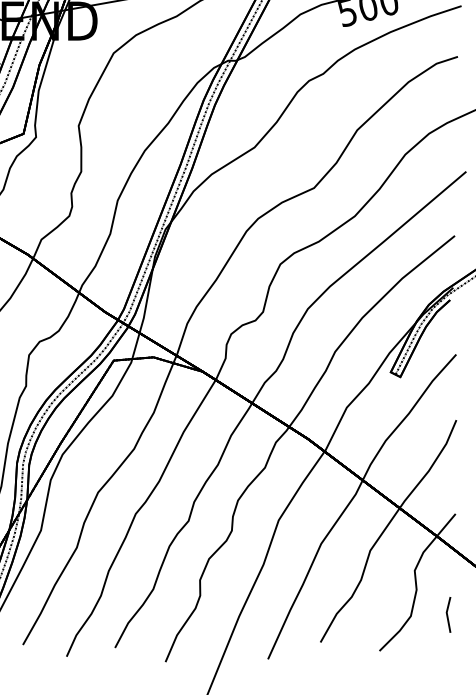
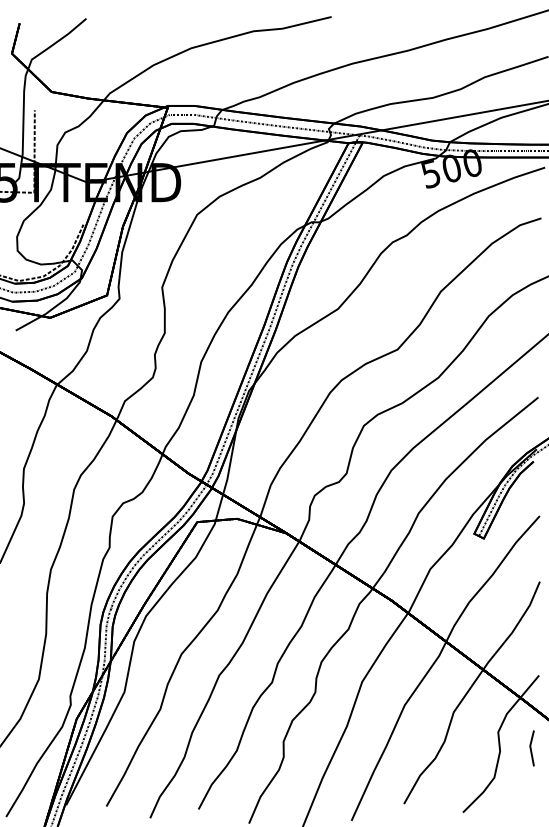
part: (448, 614) -> (531, 748), moved

